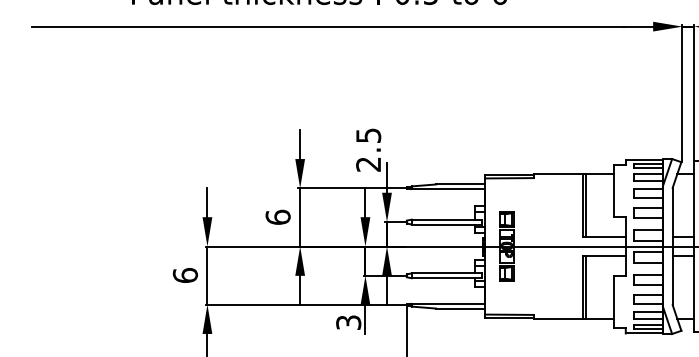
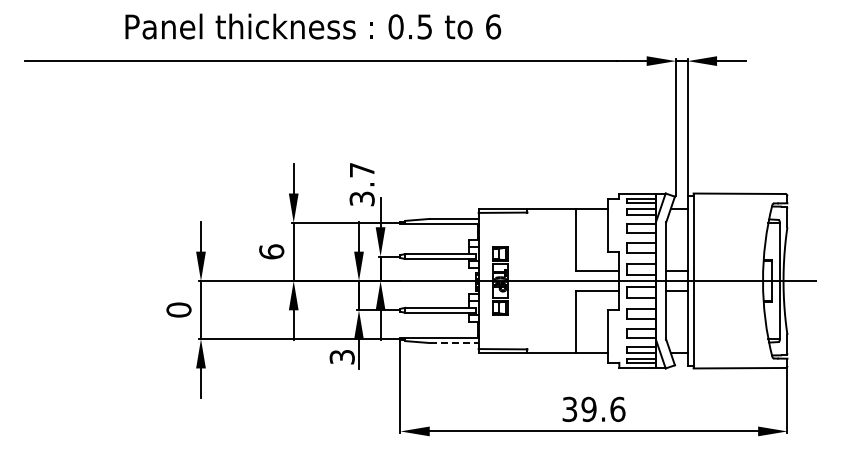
text: (367, 150) -> (361, 184), 2.5 -> 3.7
line: (585, 205) -> (579, 239), removed
text: (184, 275) -> (178, 309), 6 -> 0
line: (585, 287) -> (579, 321), removed
line: (460, 309) -> (454, 343), solid -> dashed

